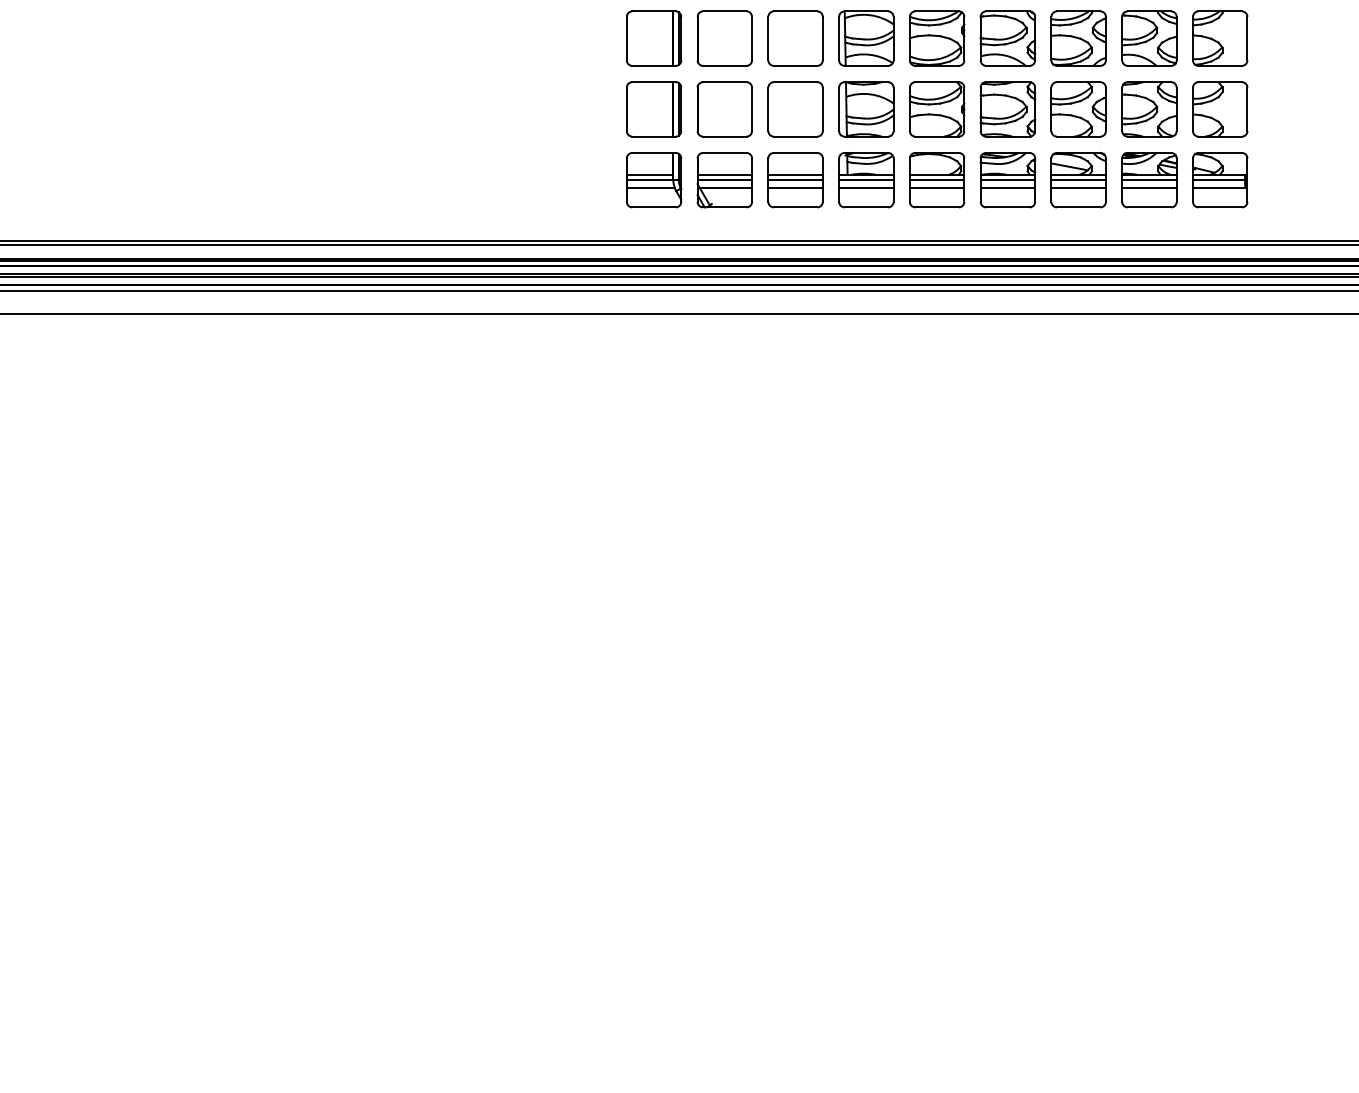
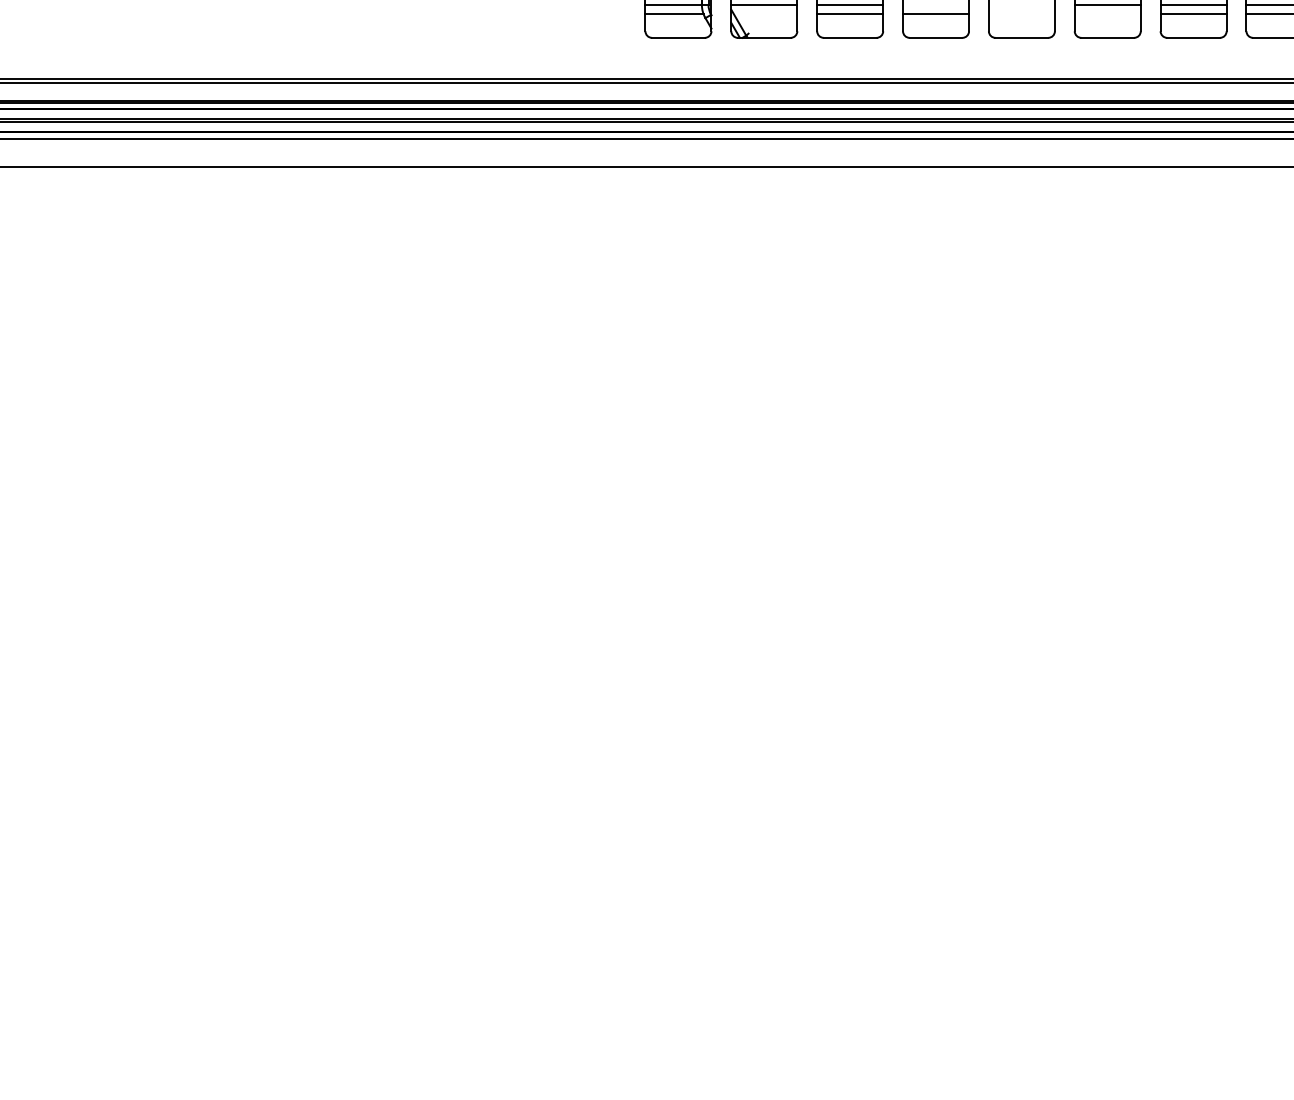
line: (866, 180) -> (936, 5), removed
line: (936, 180) -> (1021, 5), removed
line: (726, 187) -> (766, 13), removed
line: (936, 187) -> (1021, 13), removed
line: (1007, 187) -> (1107, 13), removed

